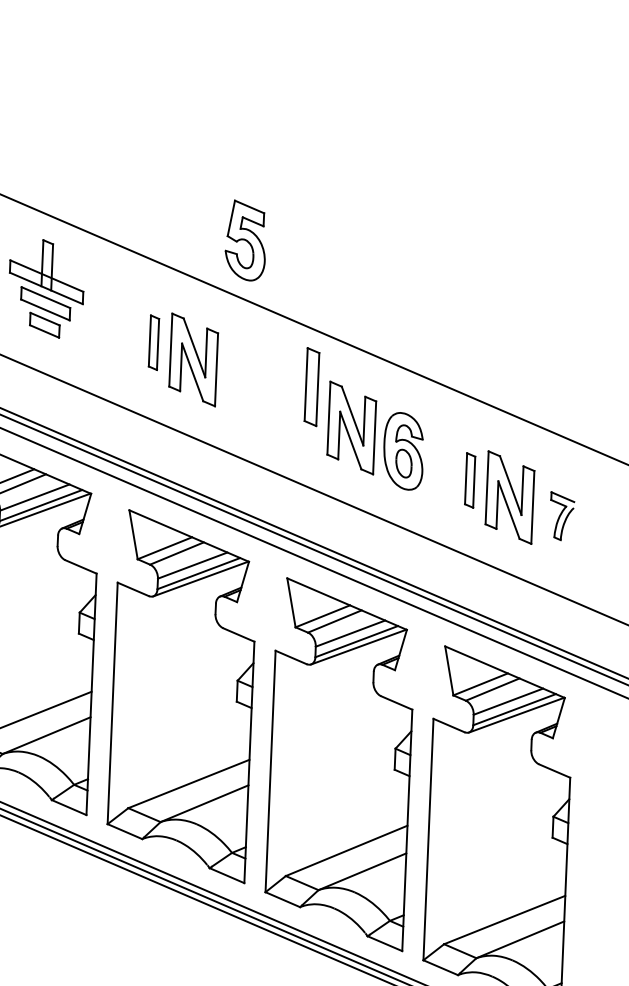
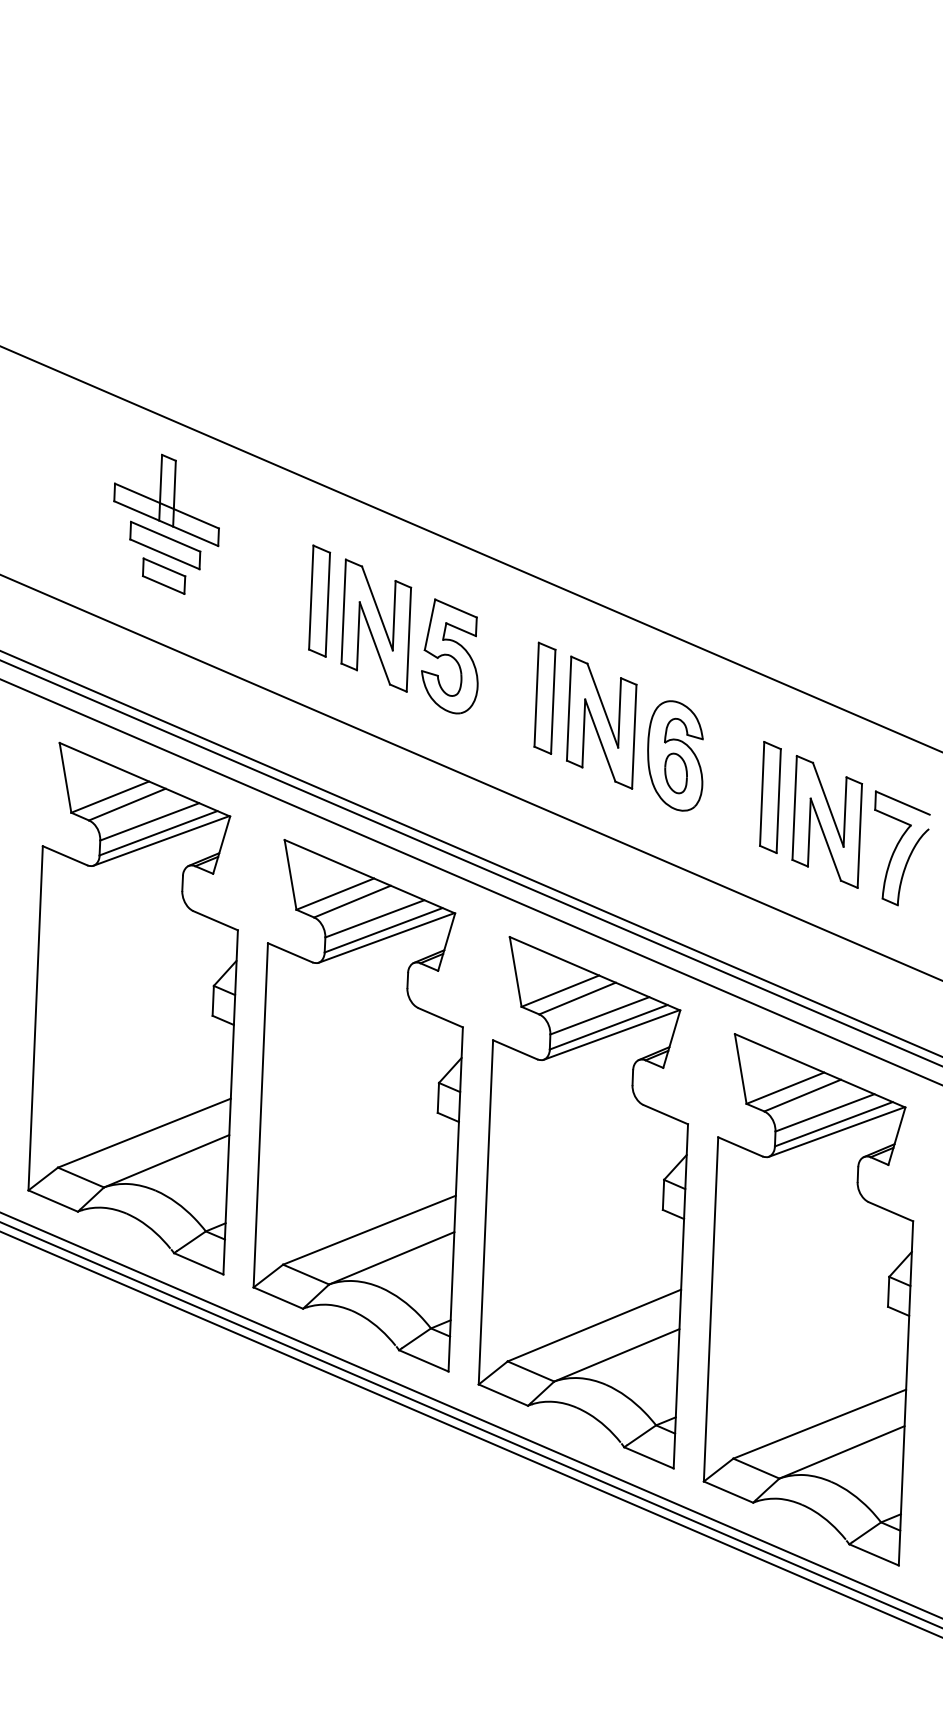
part: (245, 240) -> (449, 656), moved
part: (153, 342) -> (319, 600), size x1.43
part: (311, 386) -> (544, 697), moved
part: (470, 480) -> (770, 797), size x1.43
part: (562, 516) -> (902, 848), size x1.67

